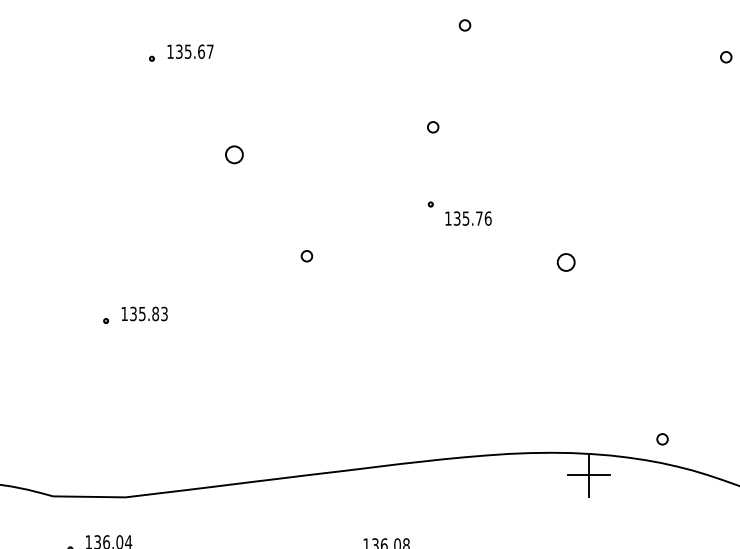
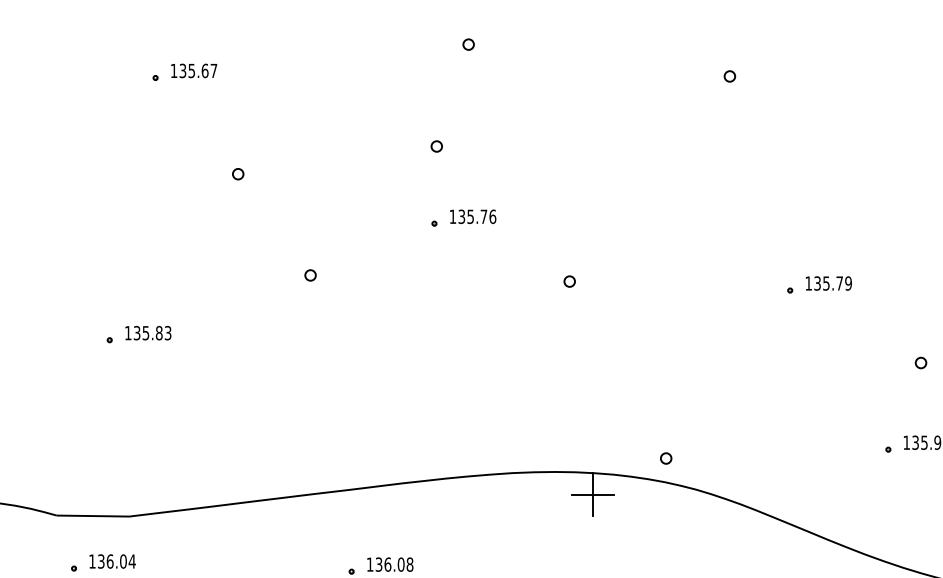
part: (234, 155) -> (238, 174), size x0.62
text: (468, 218) -> (473, 216), moved
part: (565, 262) -> (569, 281), size x0.62

